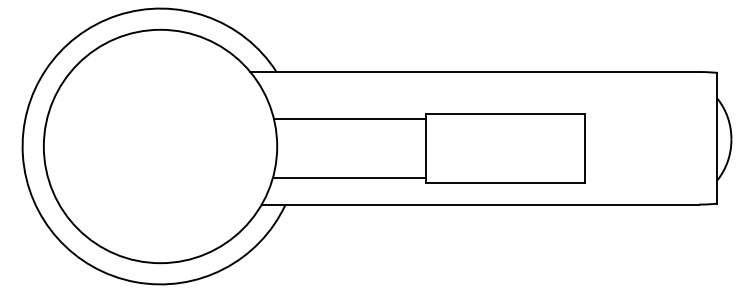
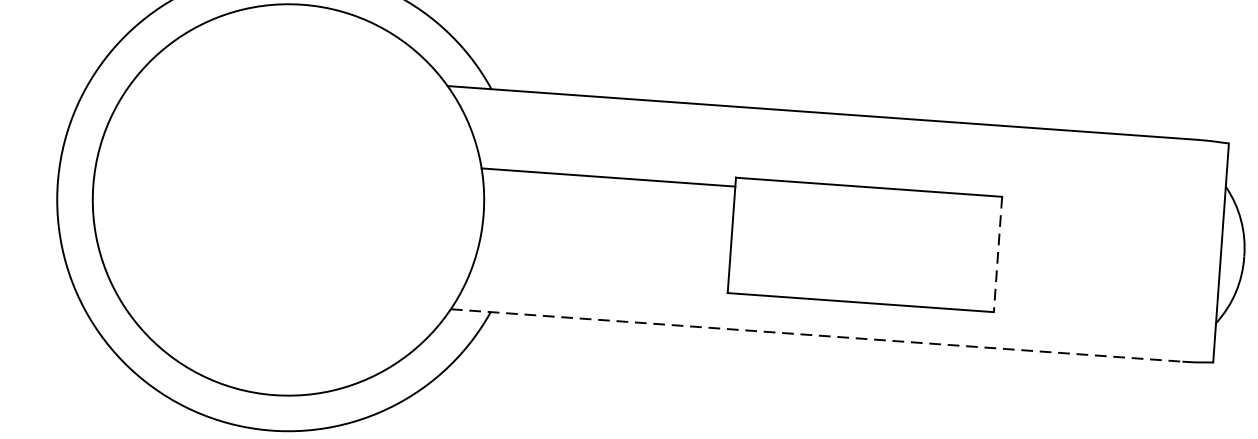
line: (584, 149) -> (997, 255), solid -> dashed
line: (348, 177) -> (599, 274), removed
line: (480, 204) -> (816, 335), solid -> dashed

